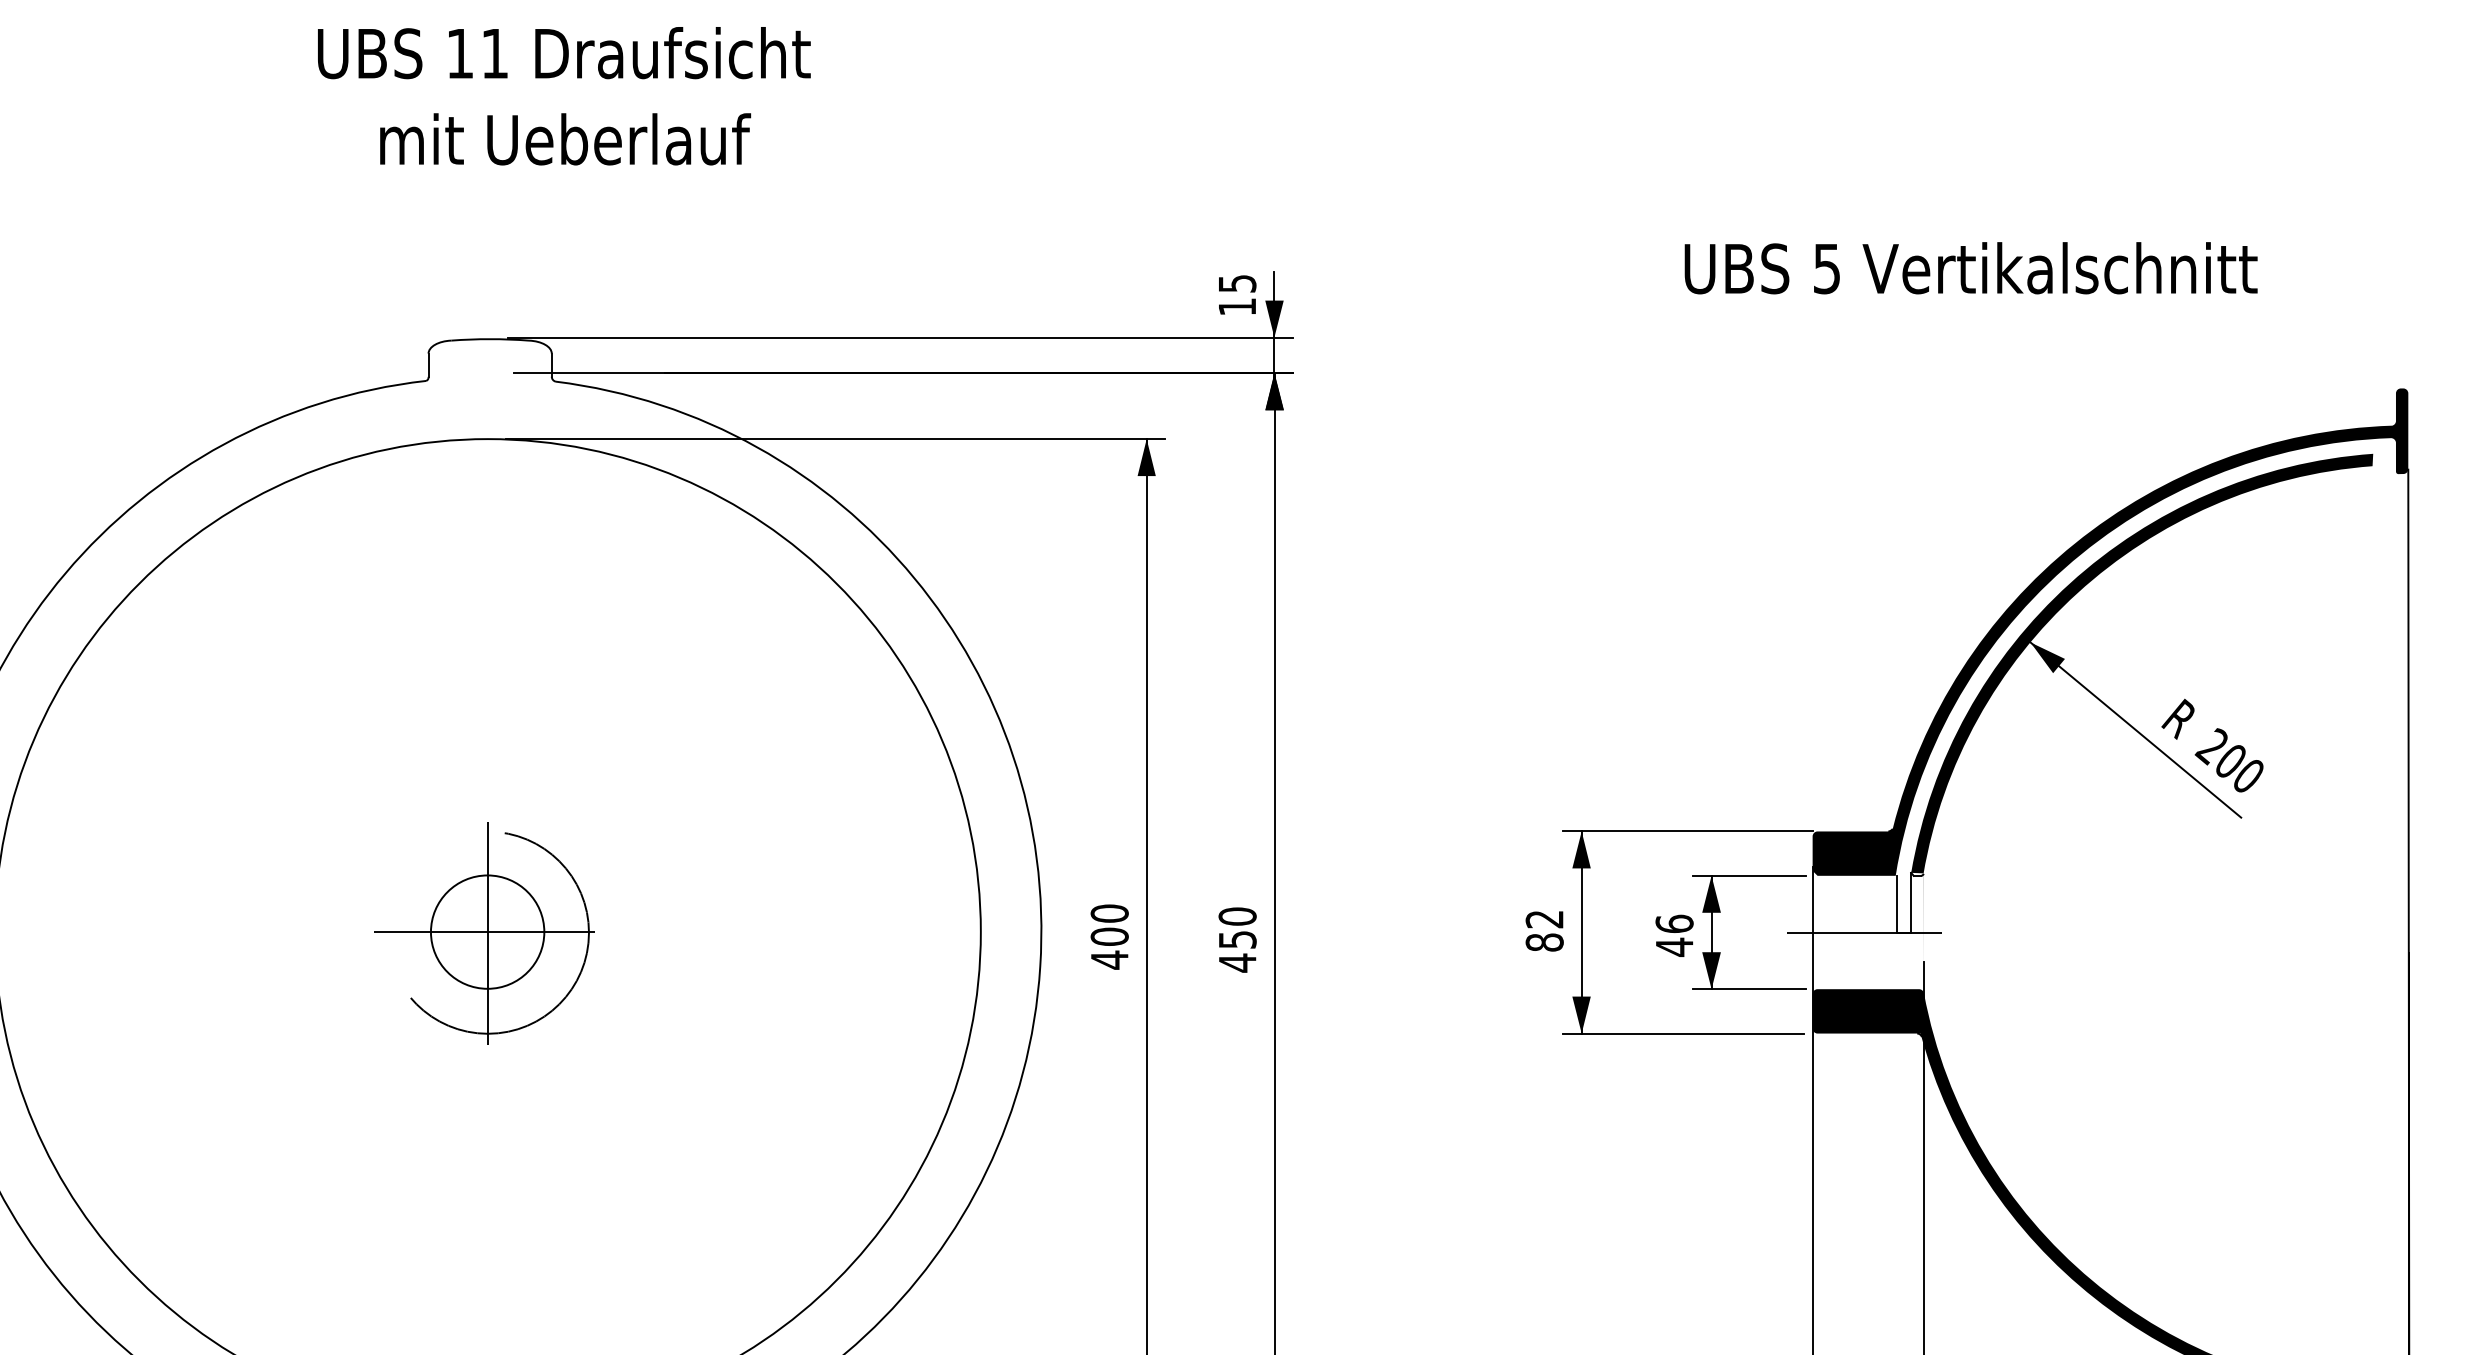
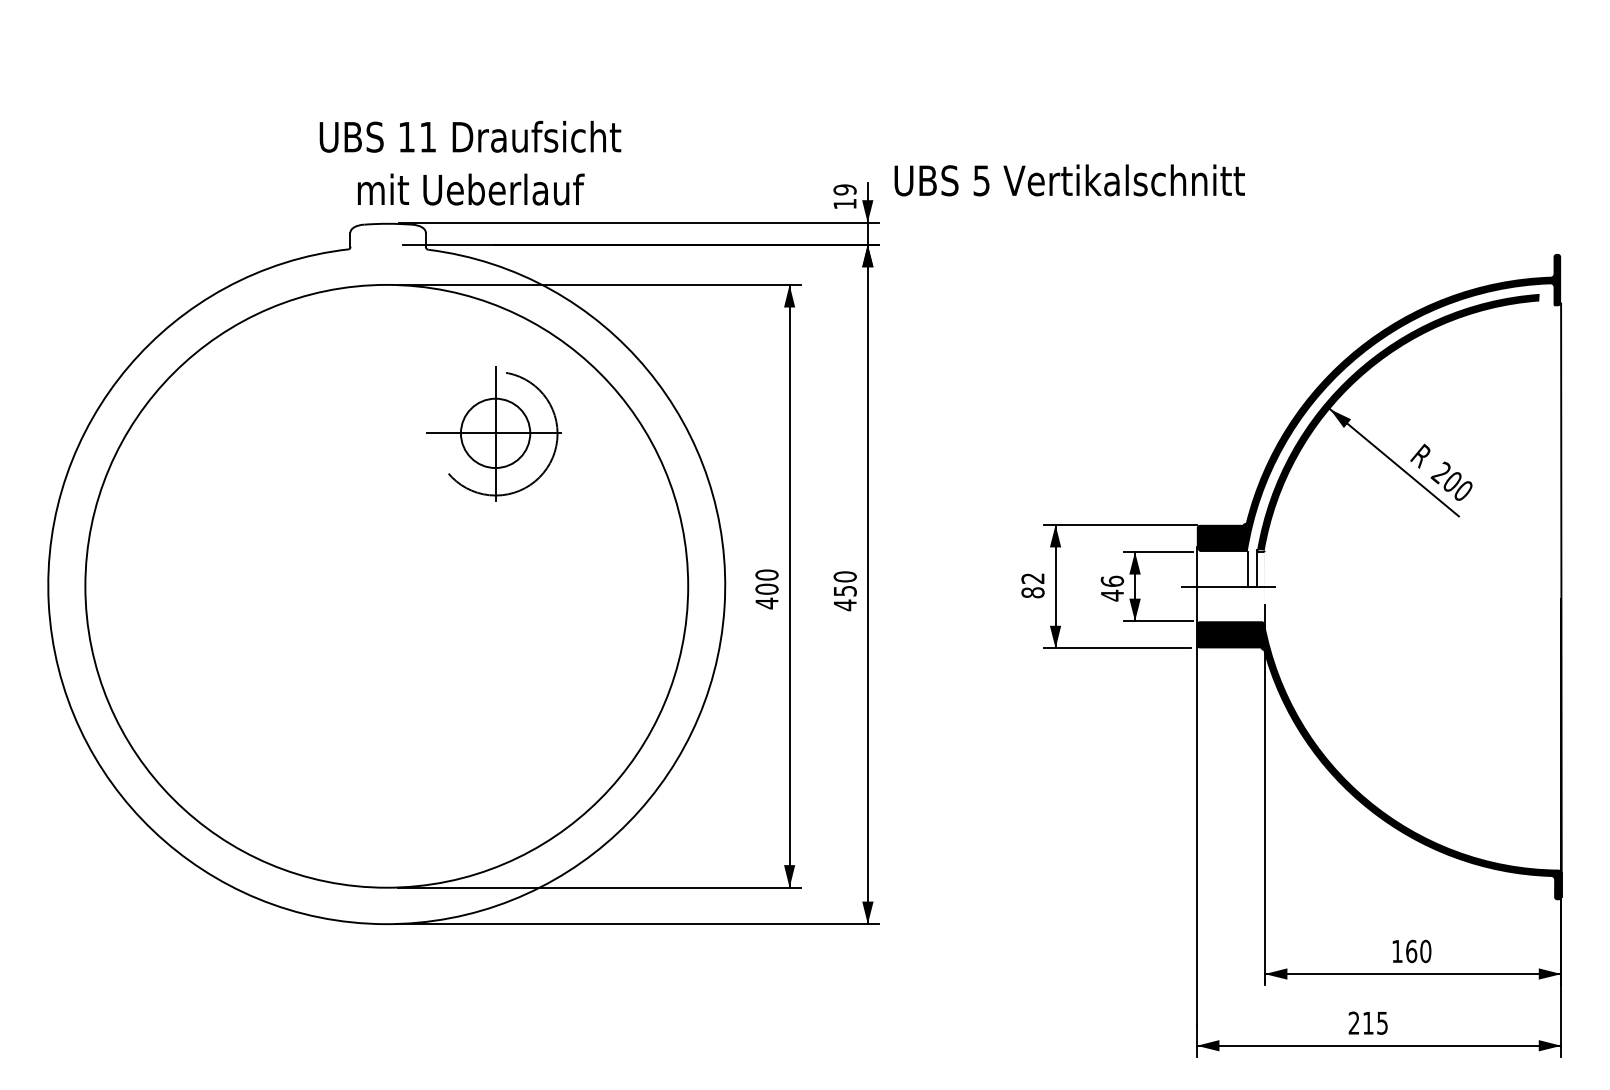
text: (564, 95) -> (470, 162), moved
text: (1970, 268) -> (1069, 180), moved
text: (1236, 283) -> (844, 189), 15 -> 19
part: (484, 932) -> (493, 433), moved

